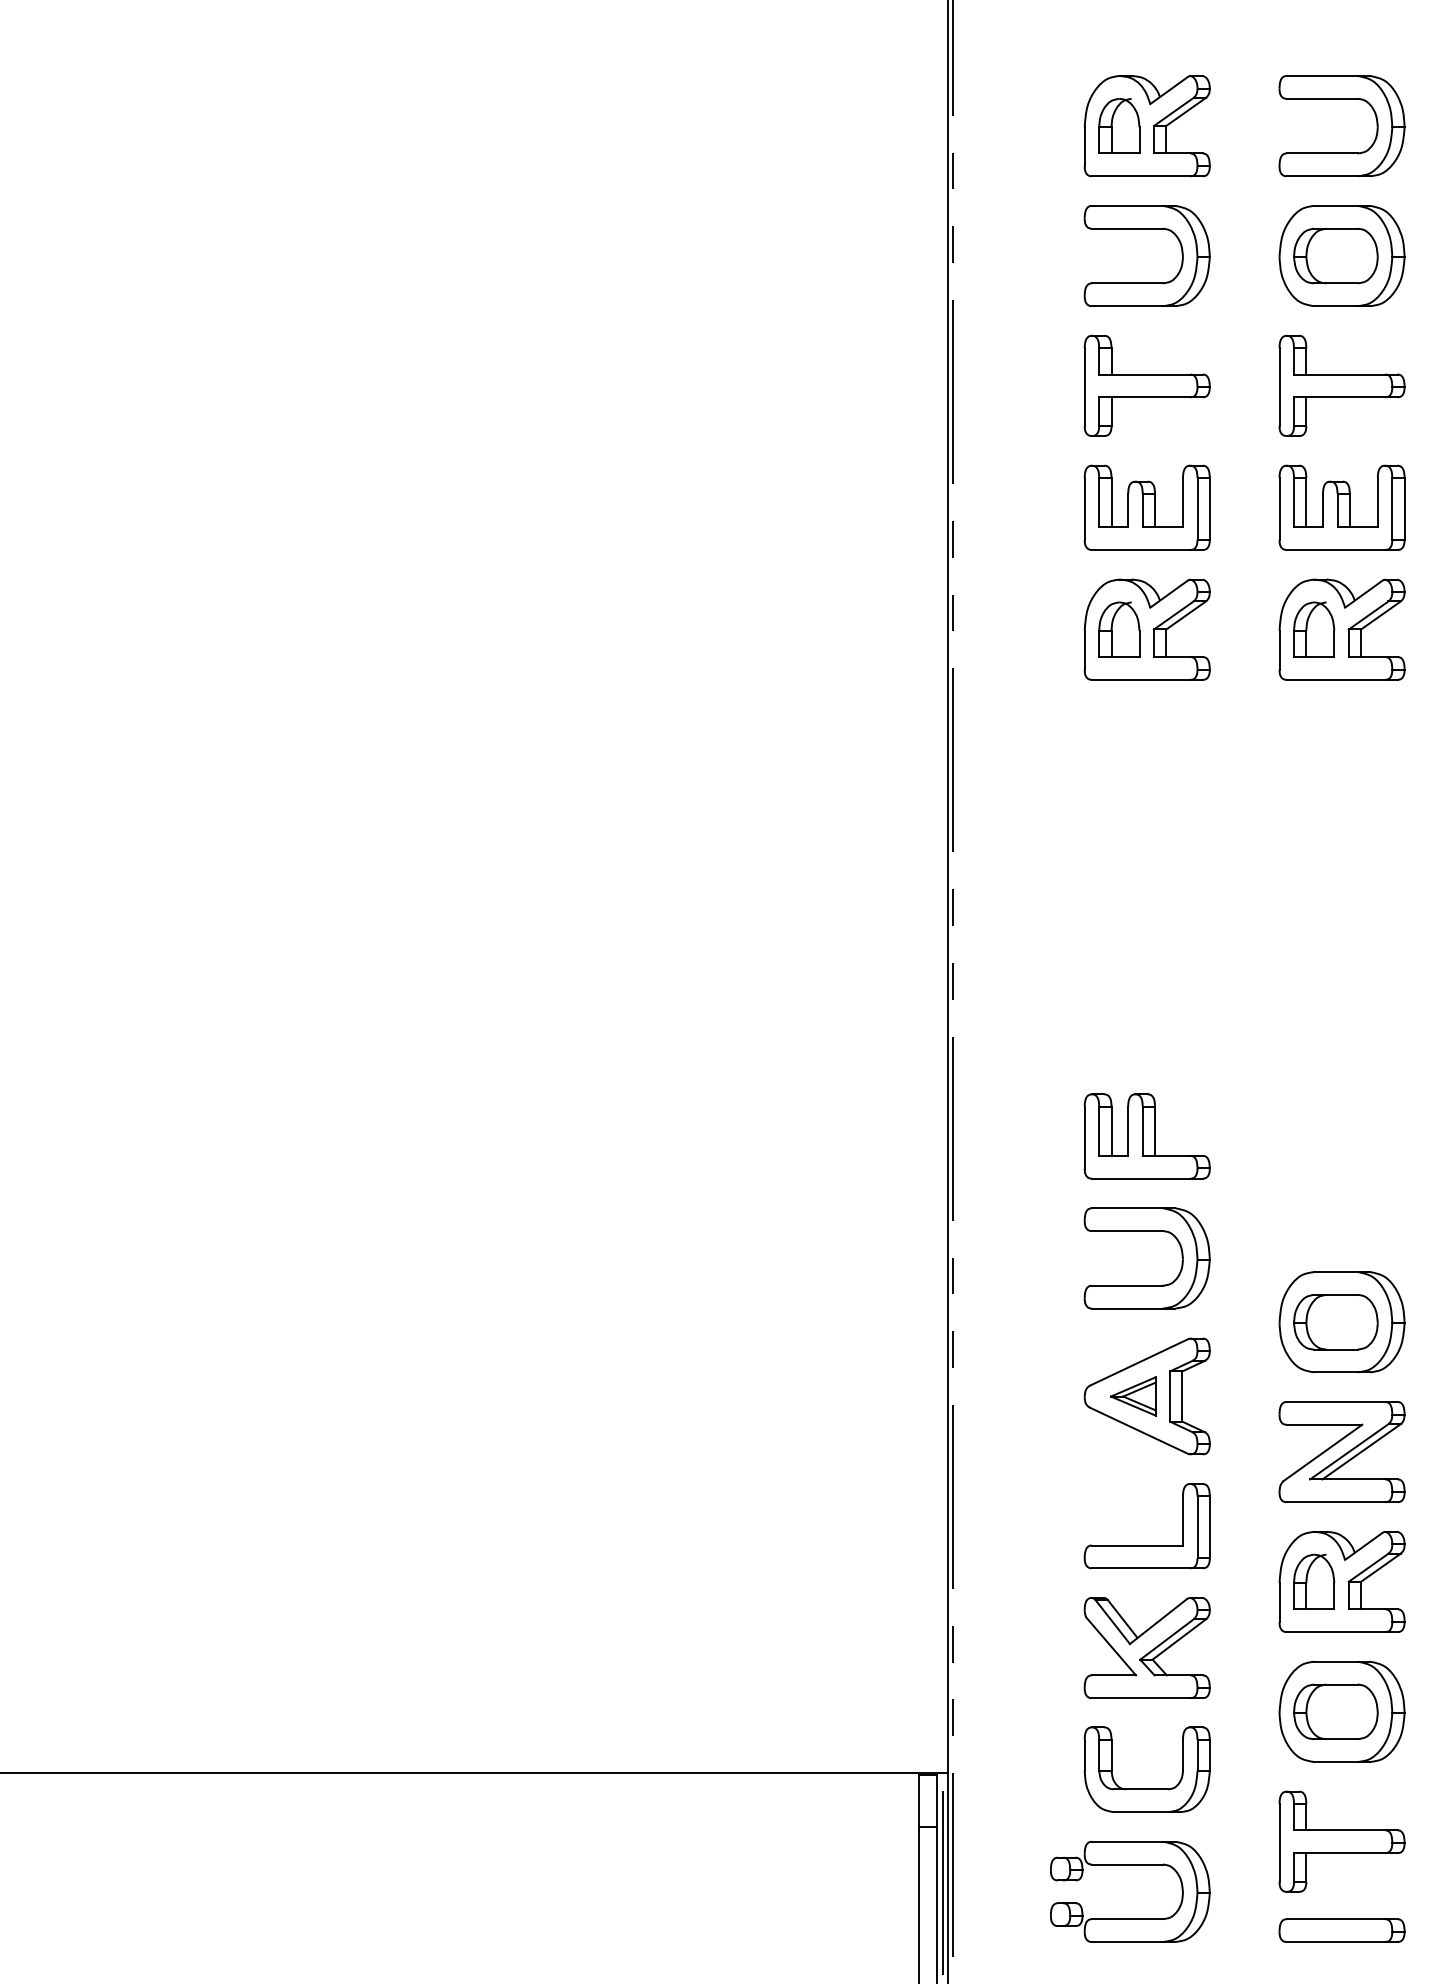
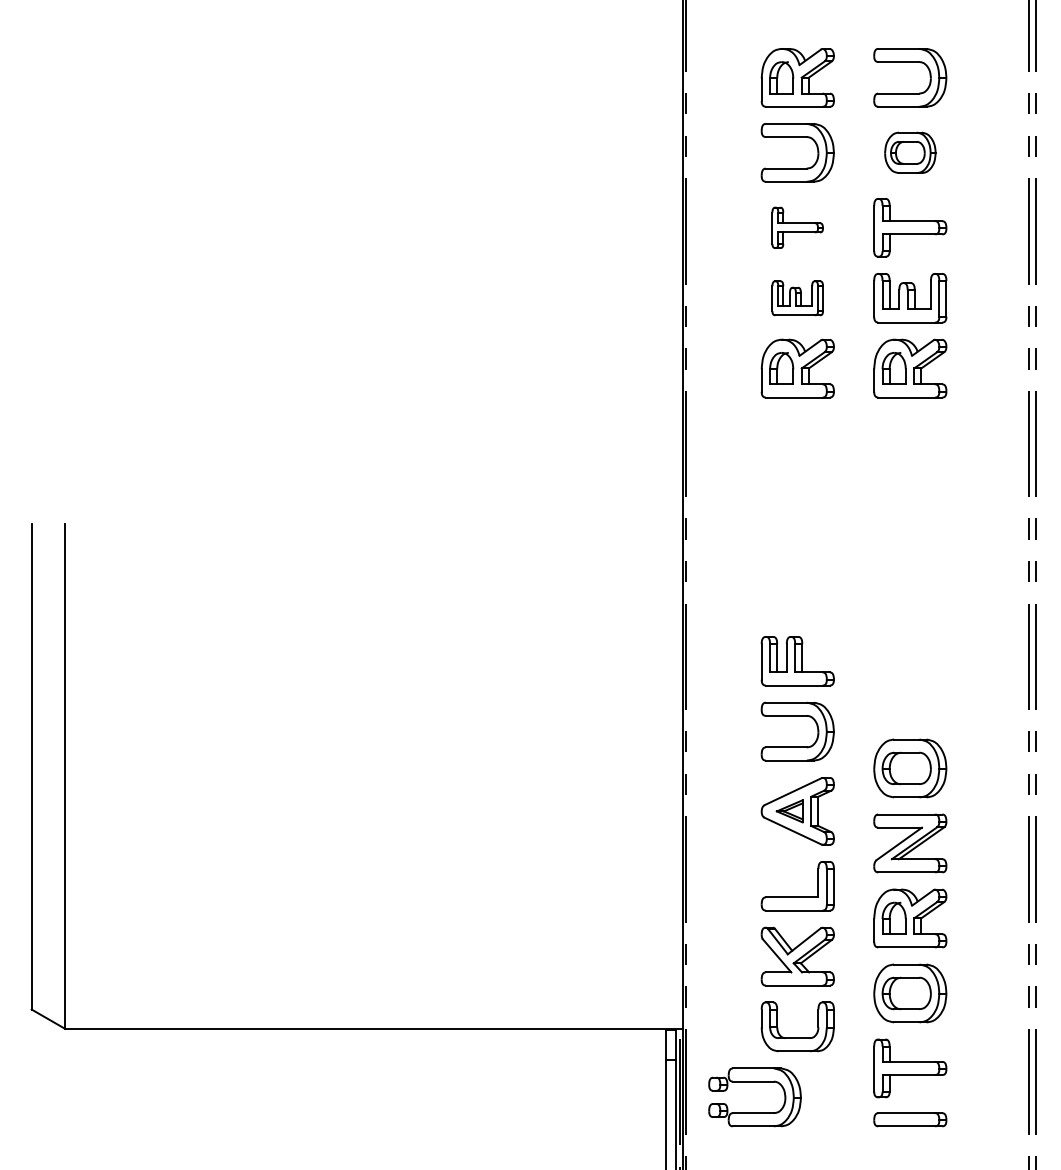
part: (1342, 255) -> (910, 152), size x0.7
part: (1146, 385) -> (797, 227), size x0.7
part: (1146, 508) -> (797, 298), size x0.7
part: (1129, 1866) -> (754, 1082), moved

